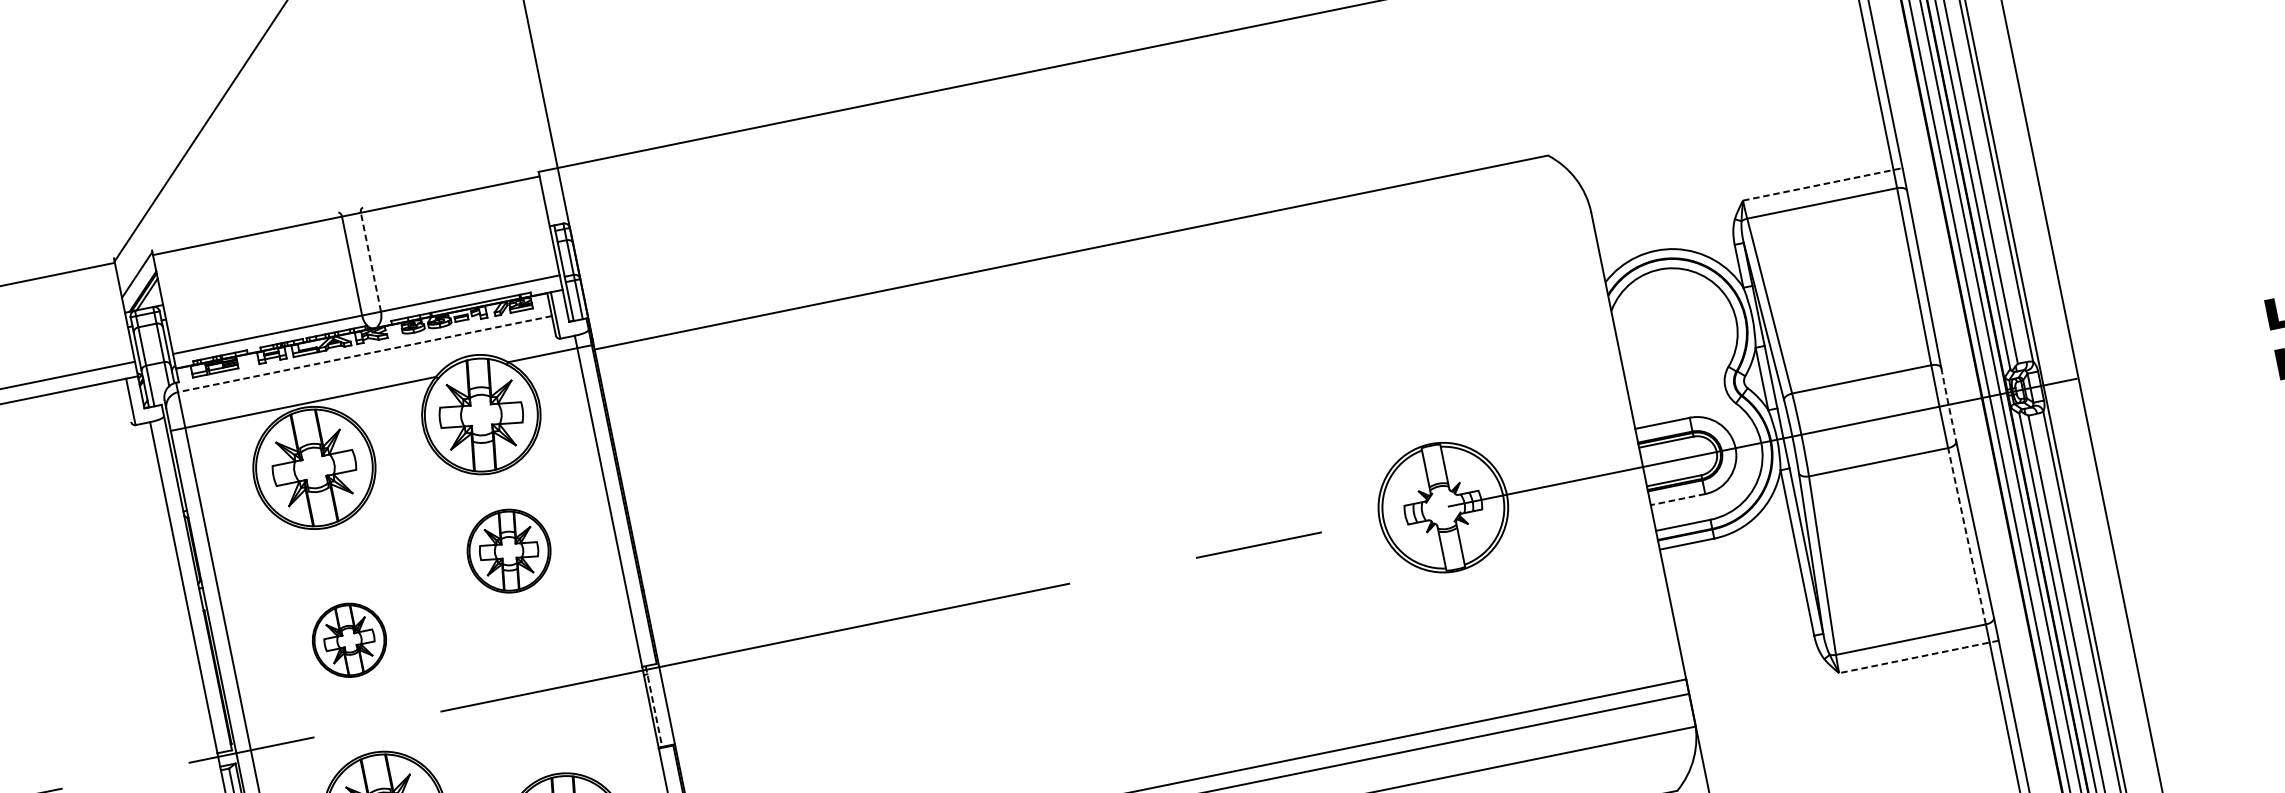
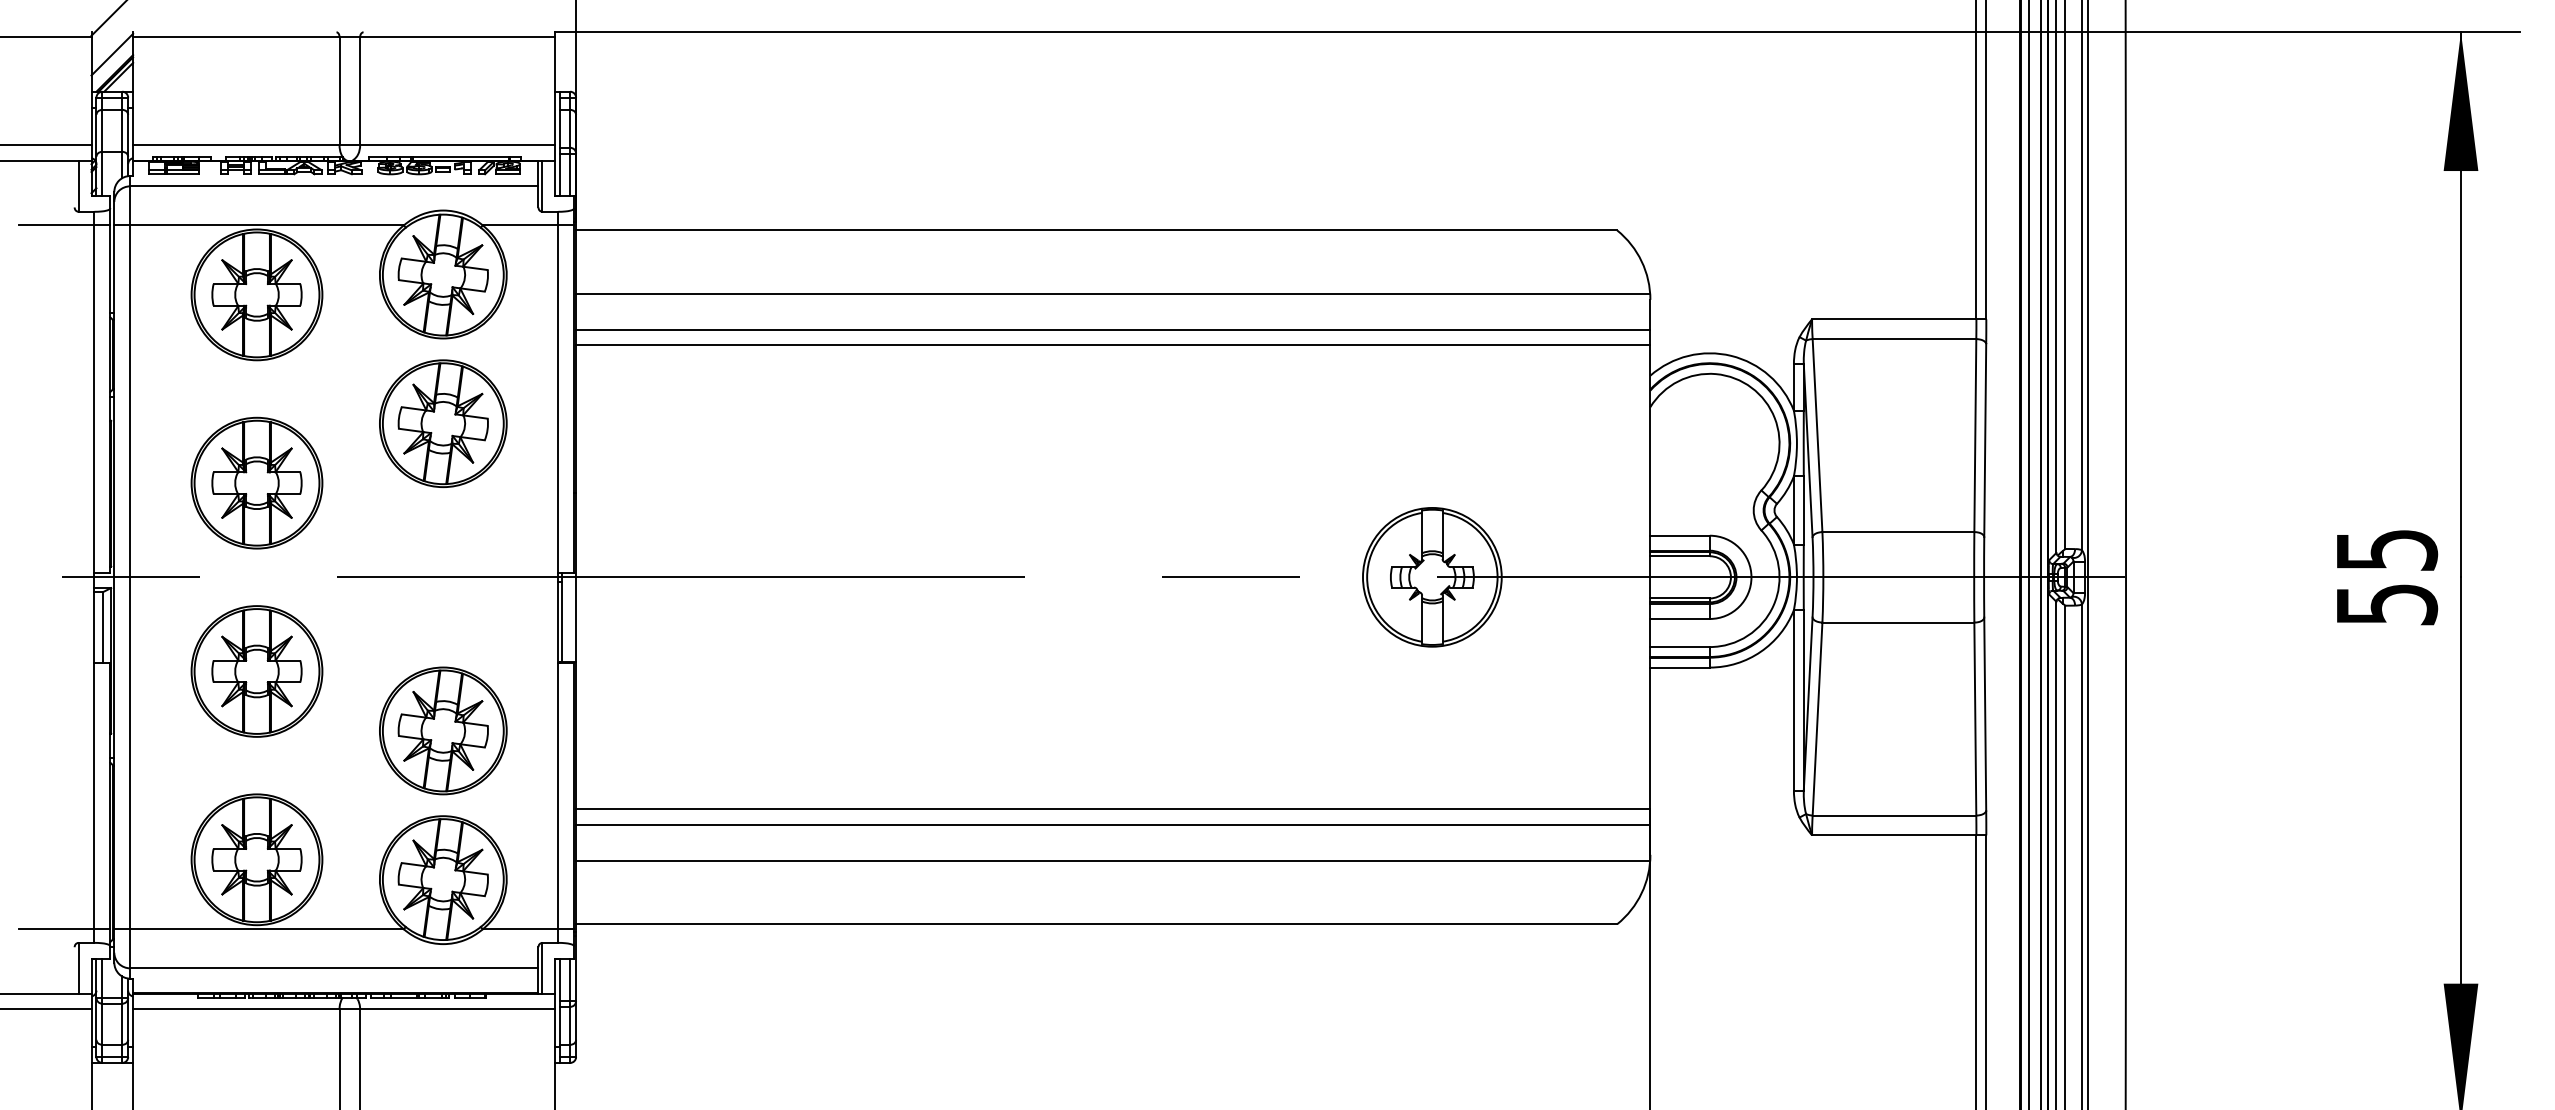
line: (1823, 184) -> (1899, 319), dashed -> solid
line: (371, 261) -> (360, 90), dashed -> solid
line: (1098, 307) -> (1113, 293), added
line: (1105, 340) -> (1113, 329), added
line: (364, 354) -> (333, 186), dashed -> solid
line: (1108, 354) -> (1113, 345), added
arc: (1949, 404) -> (1984, 577), dashed -> solid
line: (125, 440) -> (64, 225), added
line: (1678, 499) -> (1680, 618), dashed -> solid
line: (1967, 535) -> (1975, 718), dashed -> solid
part: (509, 550) -> (443, 423), size x1.43
part: (348, 639) -> (256, 482), size x1.67
line: (1918, 657) -> (1898, 835), dashed -> solid
line: (654, 706) -> (562, 617), dashed -> solid

